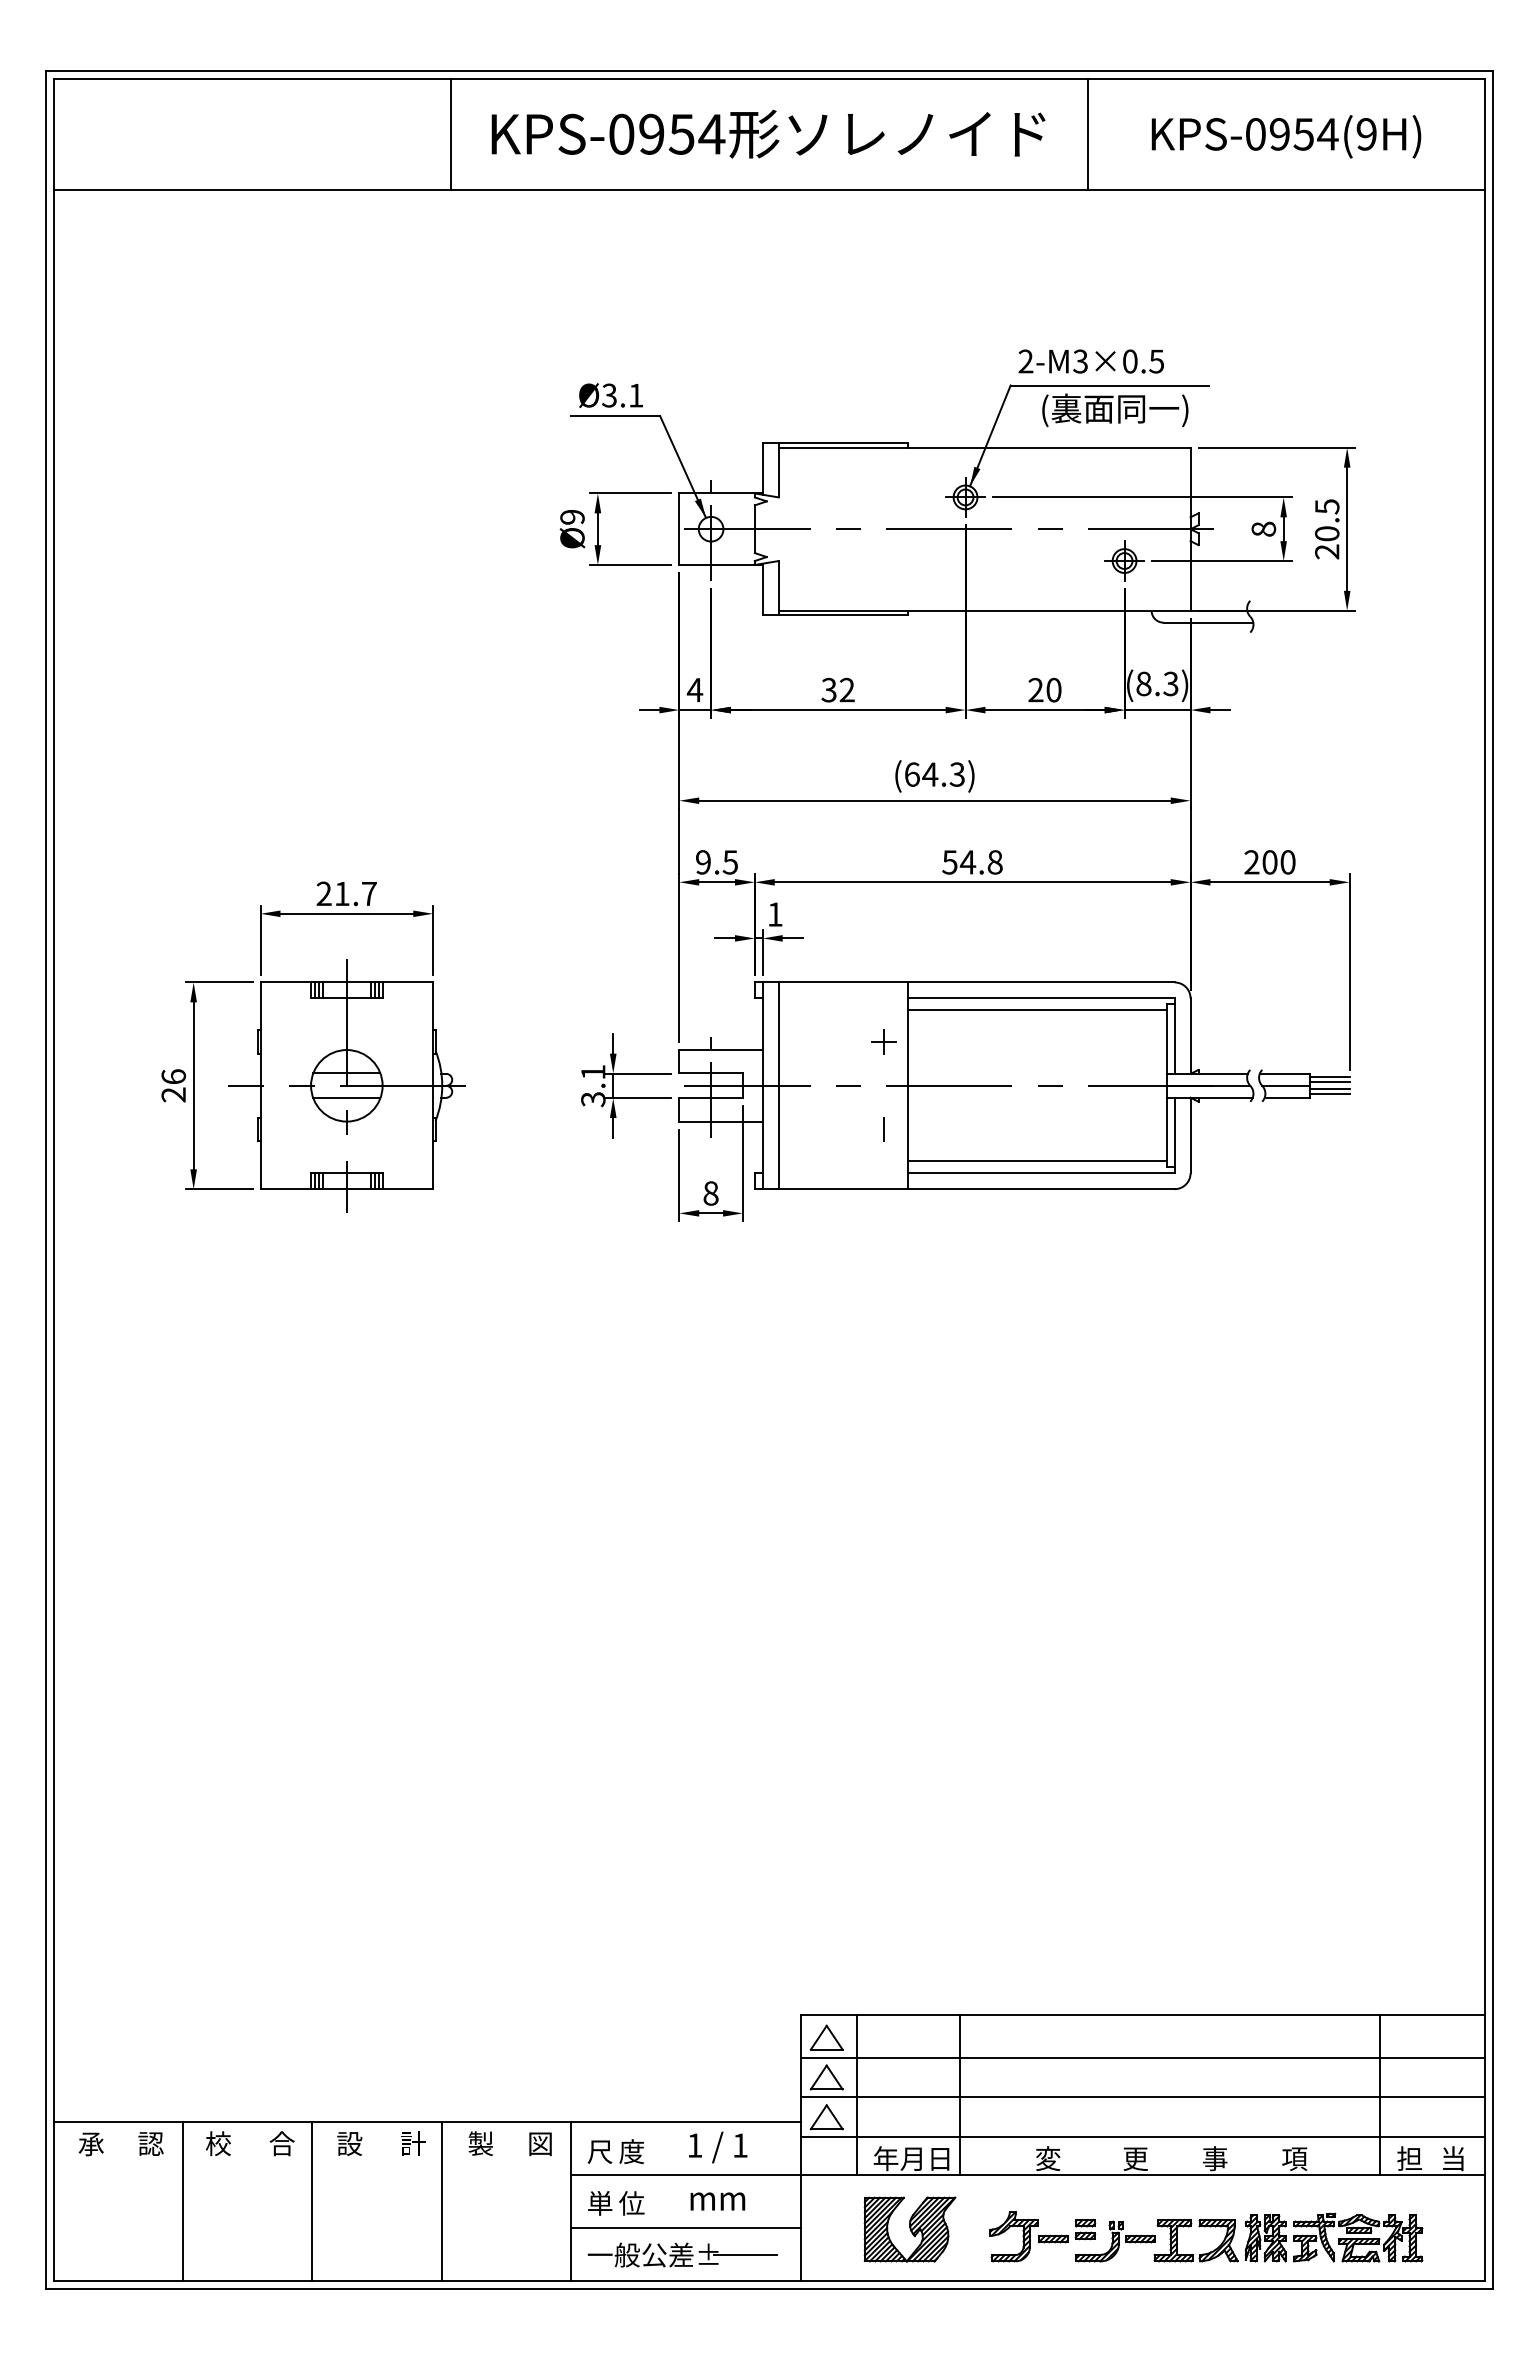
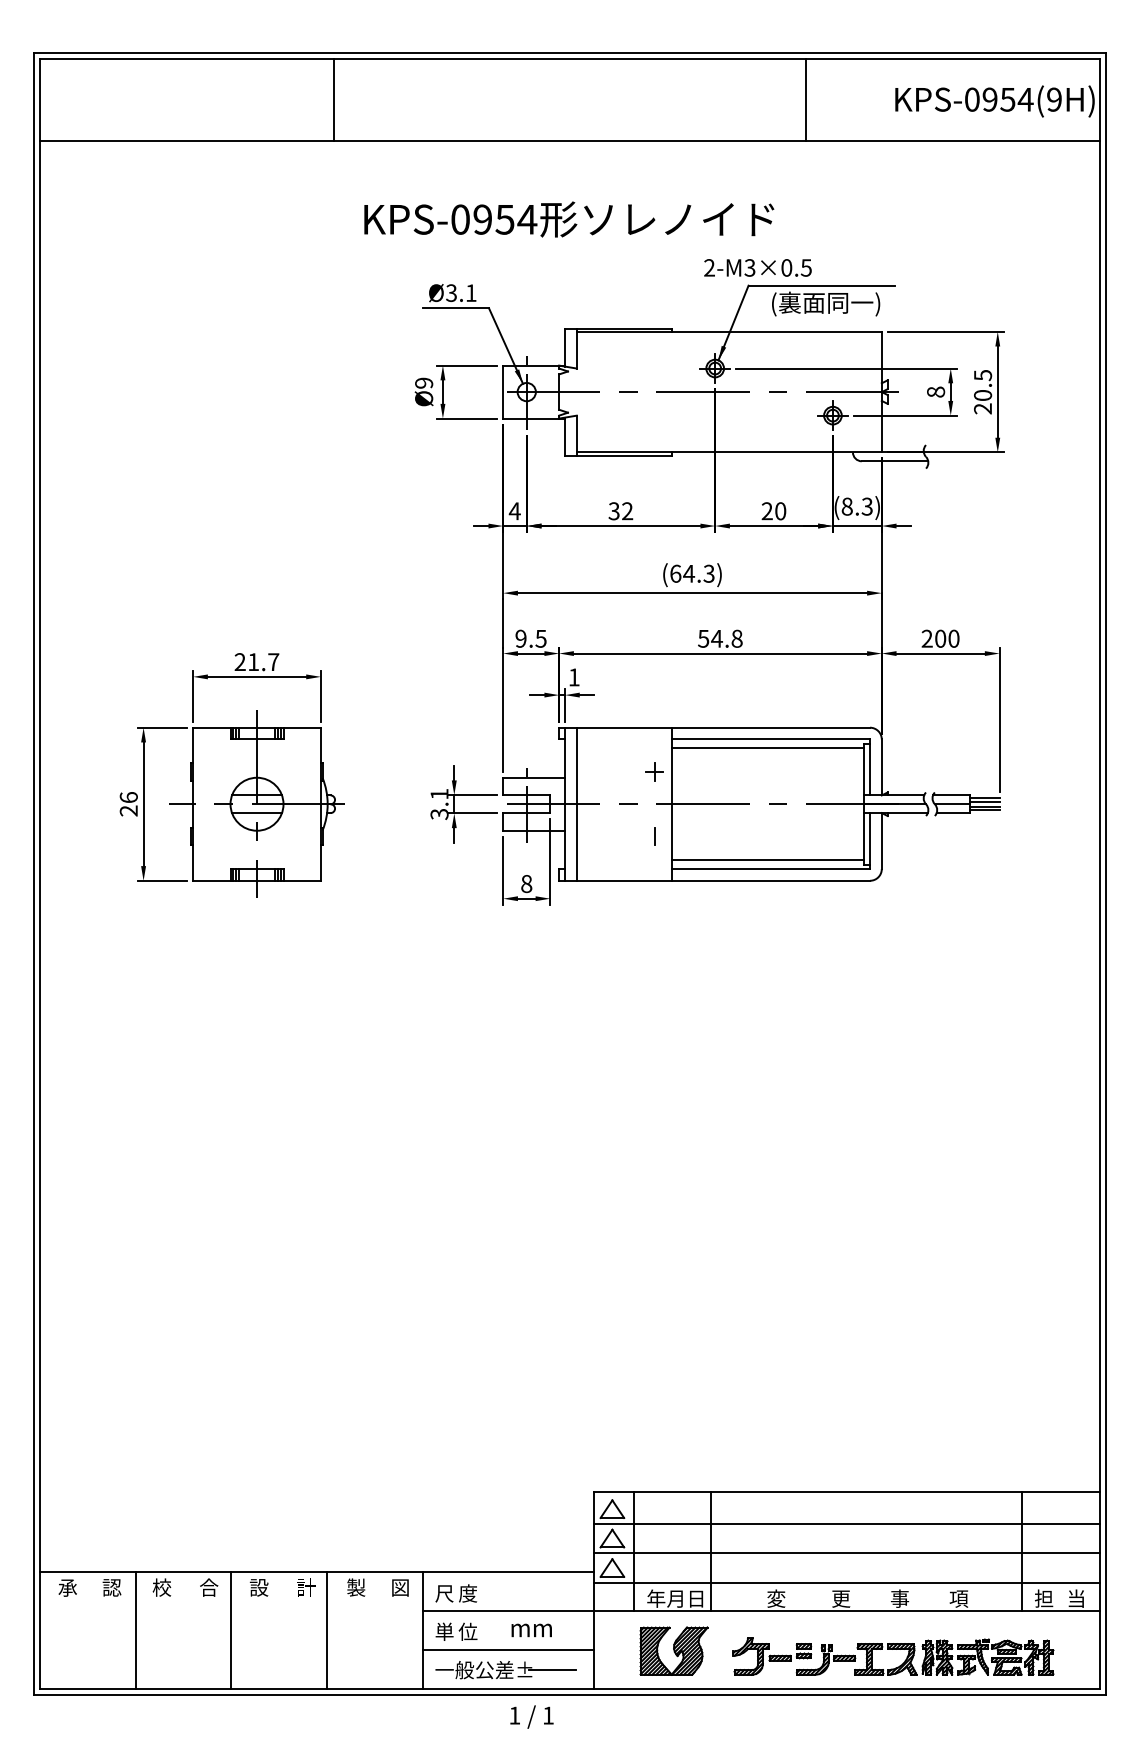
text: (768, 133) -> (569, 219), moved
text: (1286, 136) -> (995, 101), moved
text: (1090, 361) -> (757, 267), moved
text: (718, 2147) -> (532, 1717), moved

